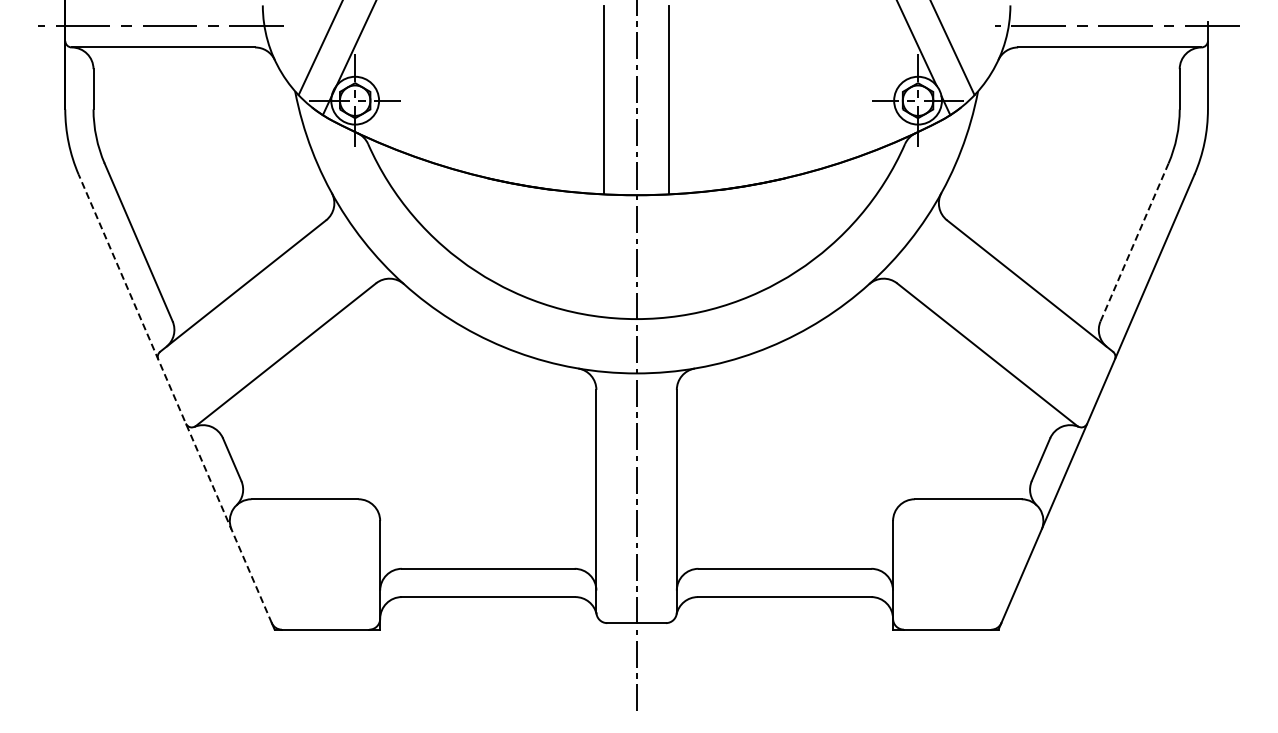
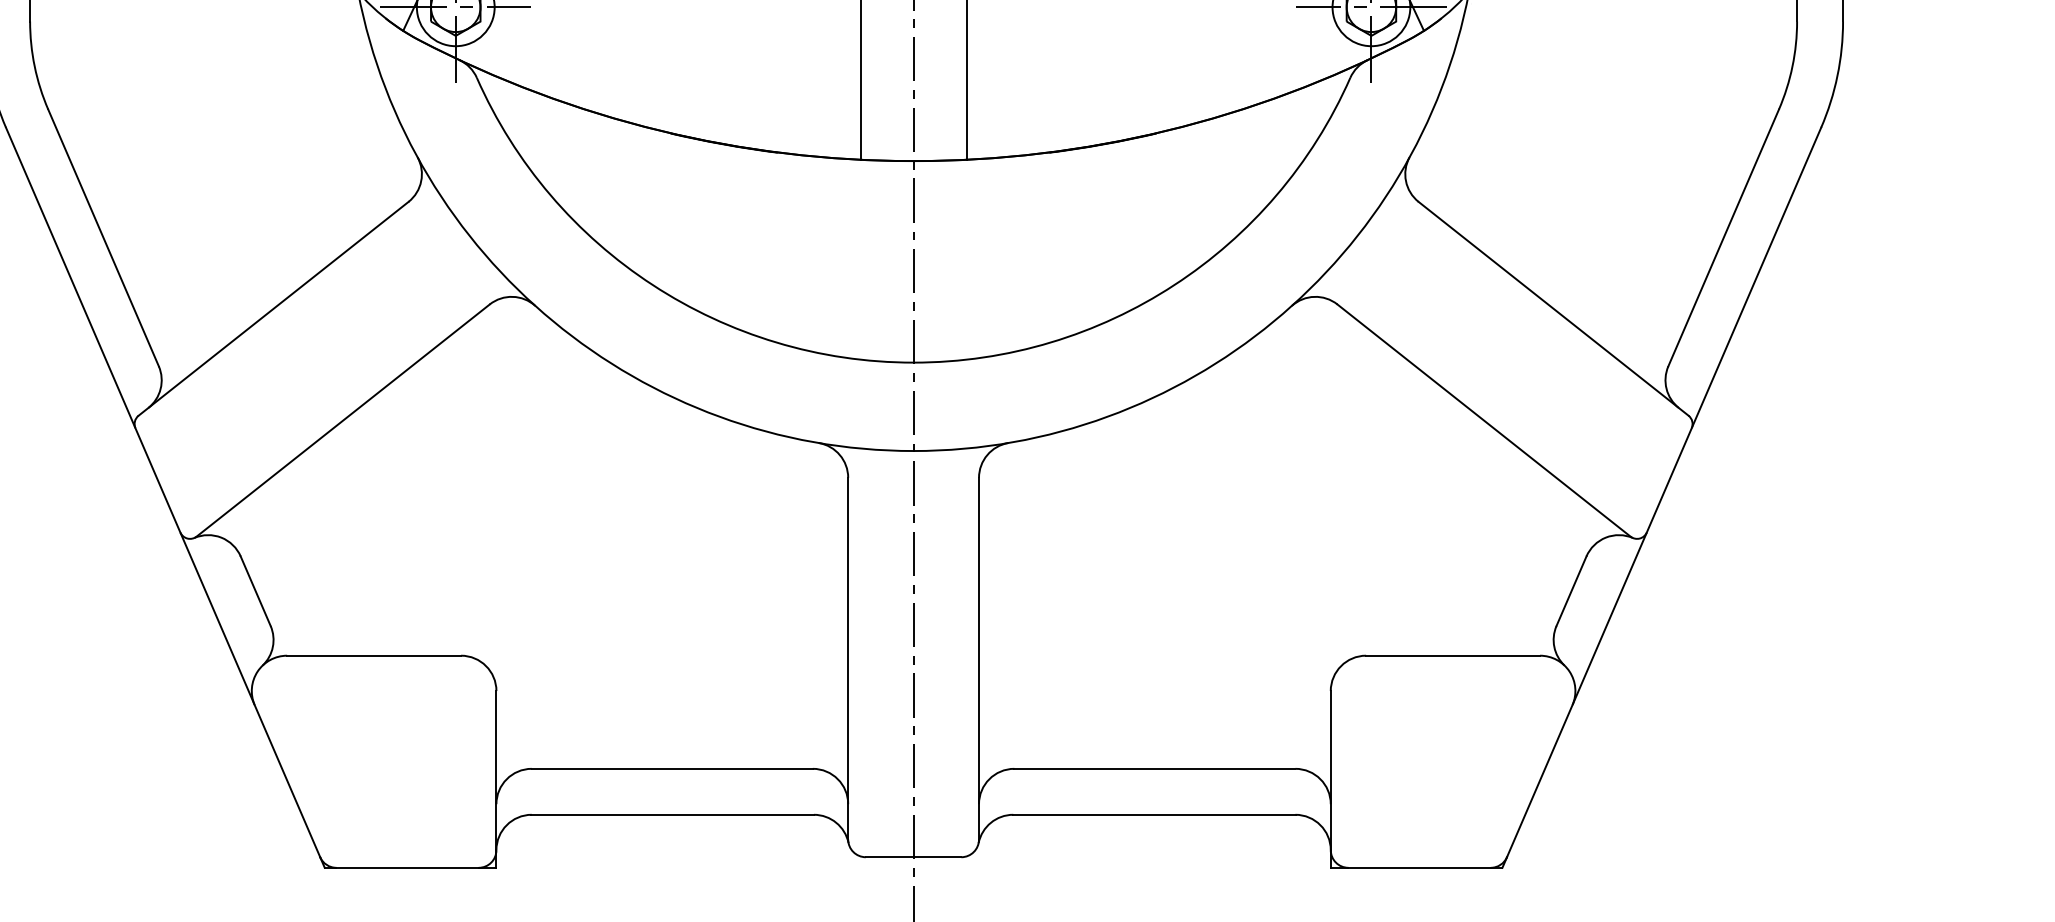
line: (1134, 242) -> (1723, 237), dashed -> solid
line: (175, 398) -> (163, 491), dashed -> solid

